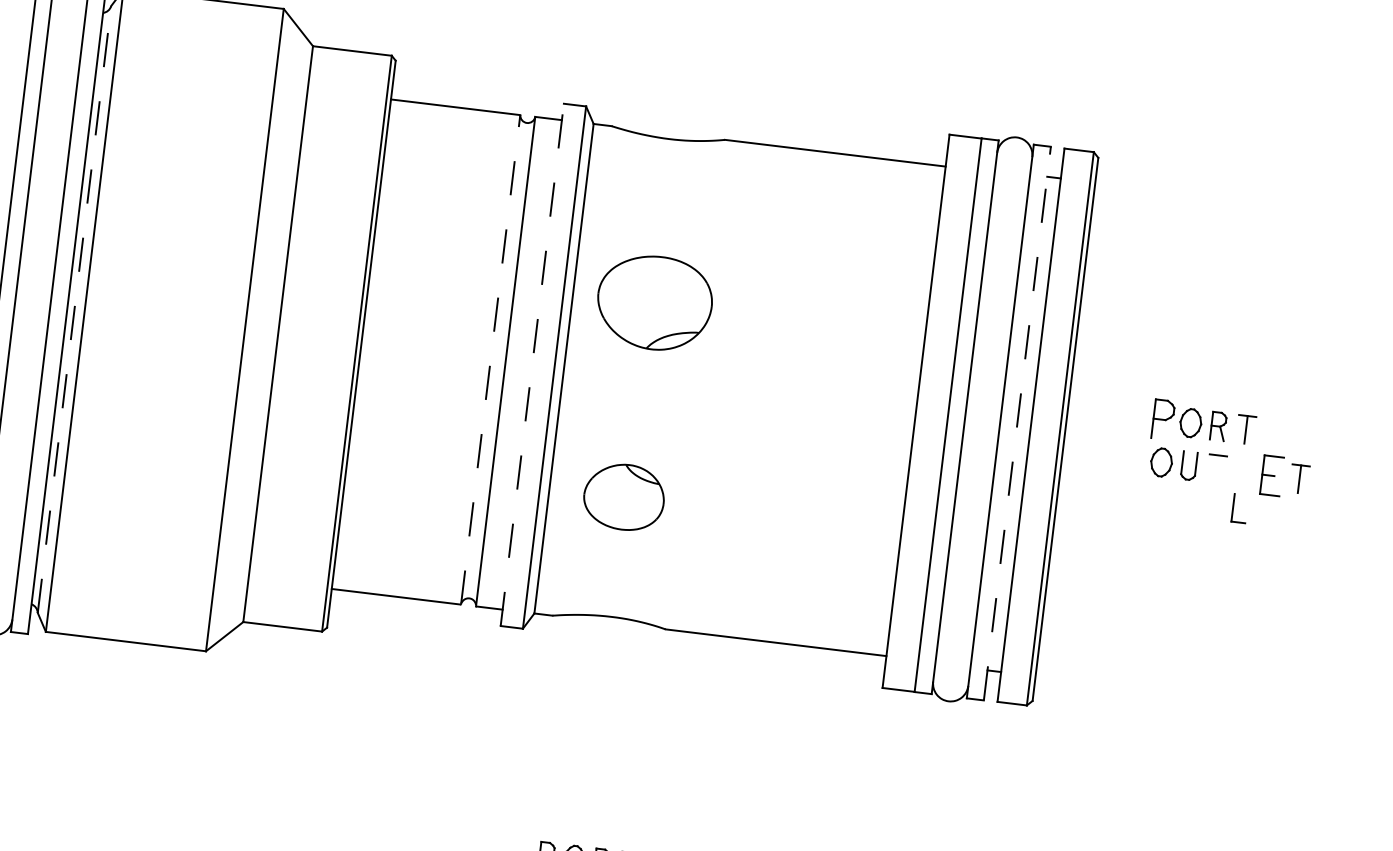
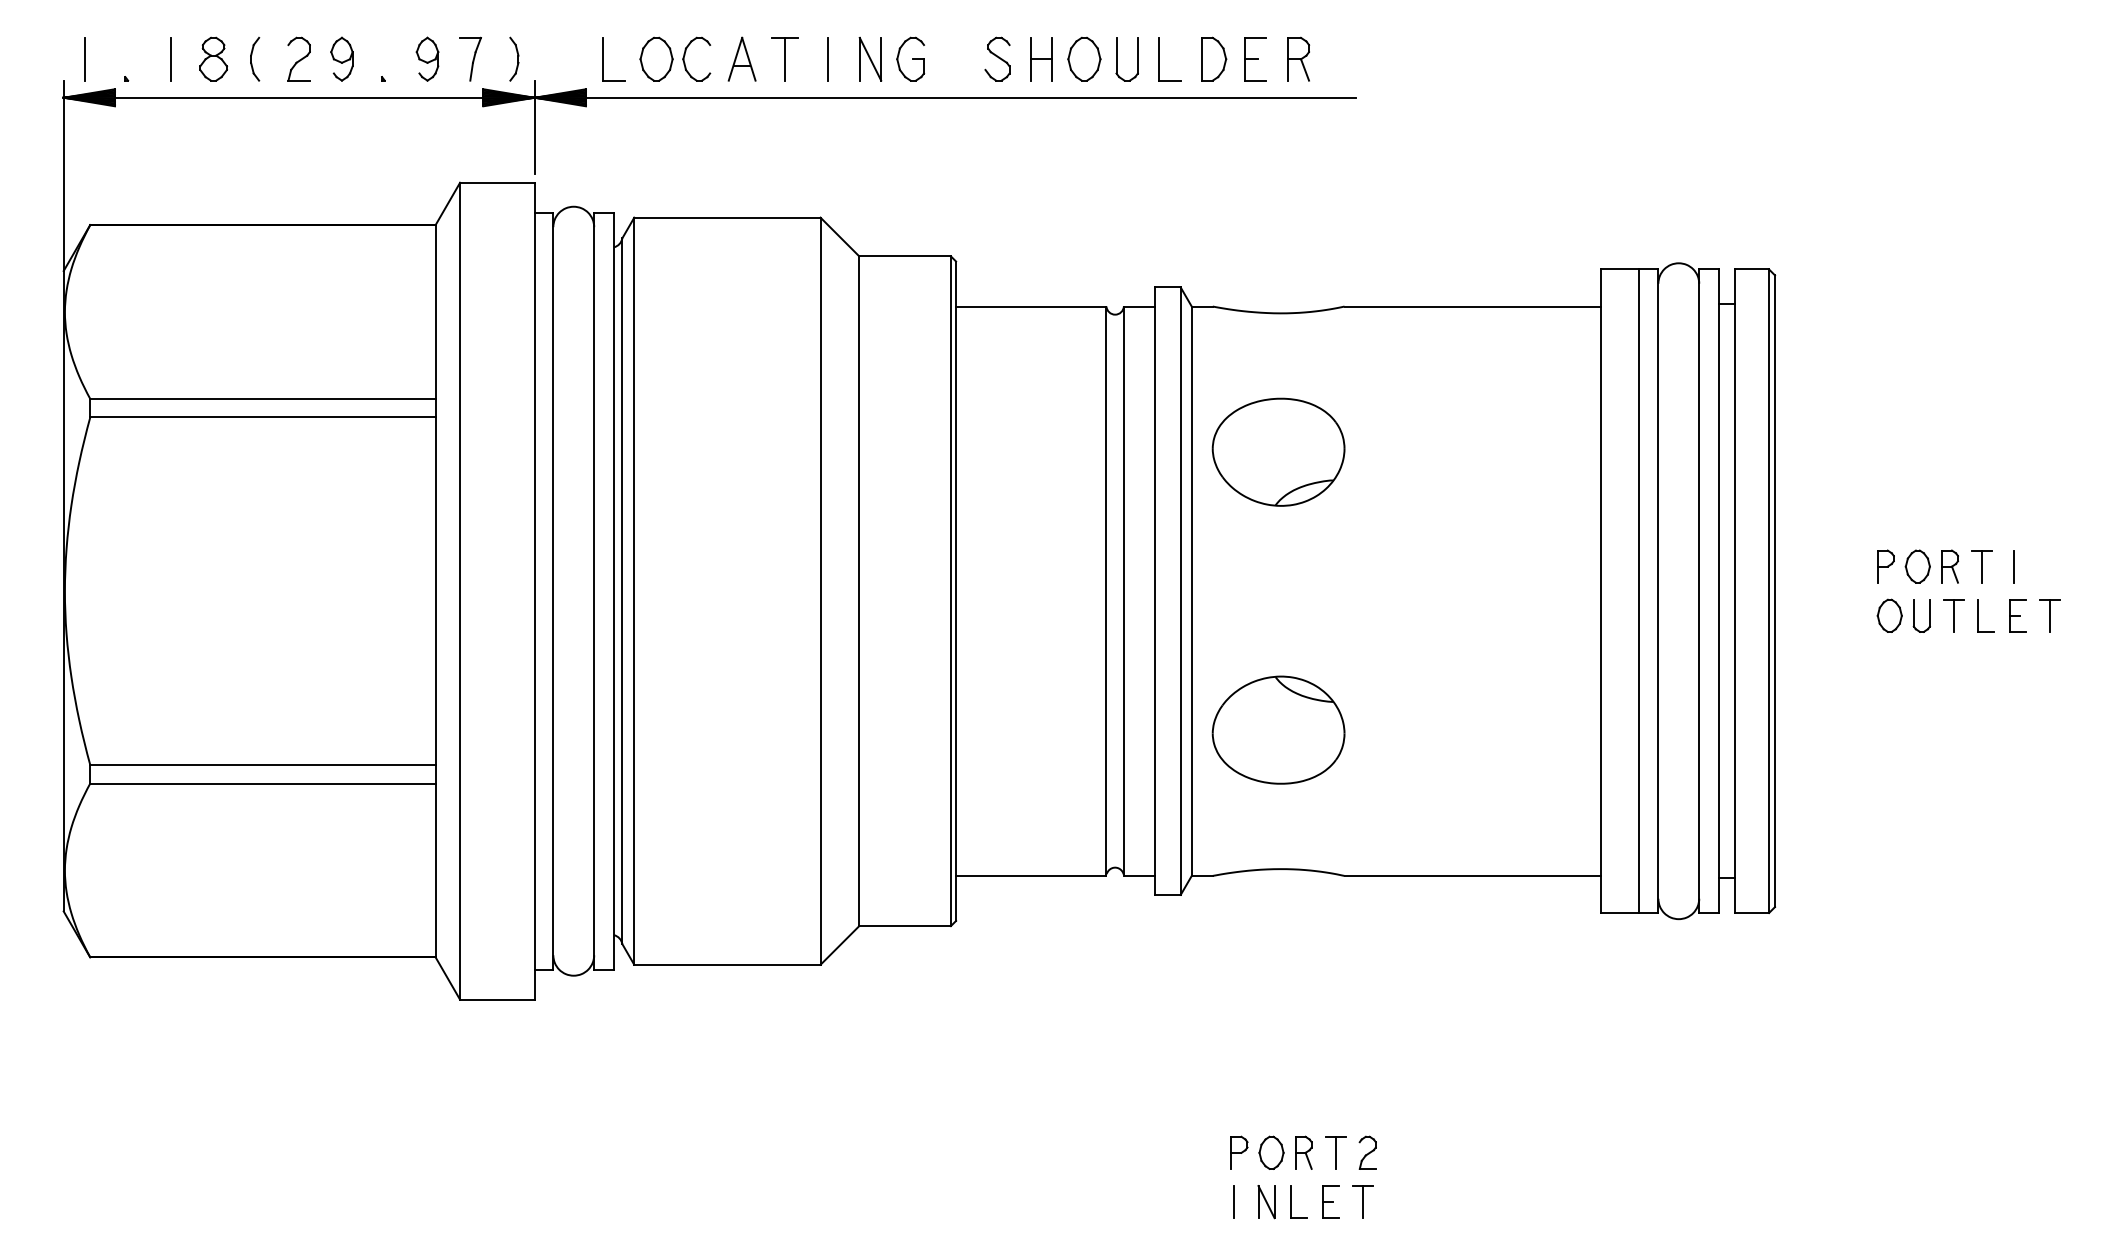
part: (654, 302) -> (1278, 451), moved
line: (74, 309) -> (622, 591), dashed -> solid
line: (490, 360) -> (1106, 591), dashed -> solid
line: (531, 365) -> (1154, 591), dashed -> solid
part: (1163, 419) -> (1885, 566), size x0.71
line: (1017, 423) -> (1719, 591), dashed -> solid
line: (1273, 433) -> (2014, 566), added
line: (1216, 468) -> (1953, 615), added
part: (1271, 475) -> (2017, 615), size x0.71
part: (624, 496) -> (1278, 729), size x1.43
part: (1233, 507) -> (1978, 615), moved

